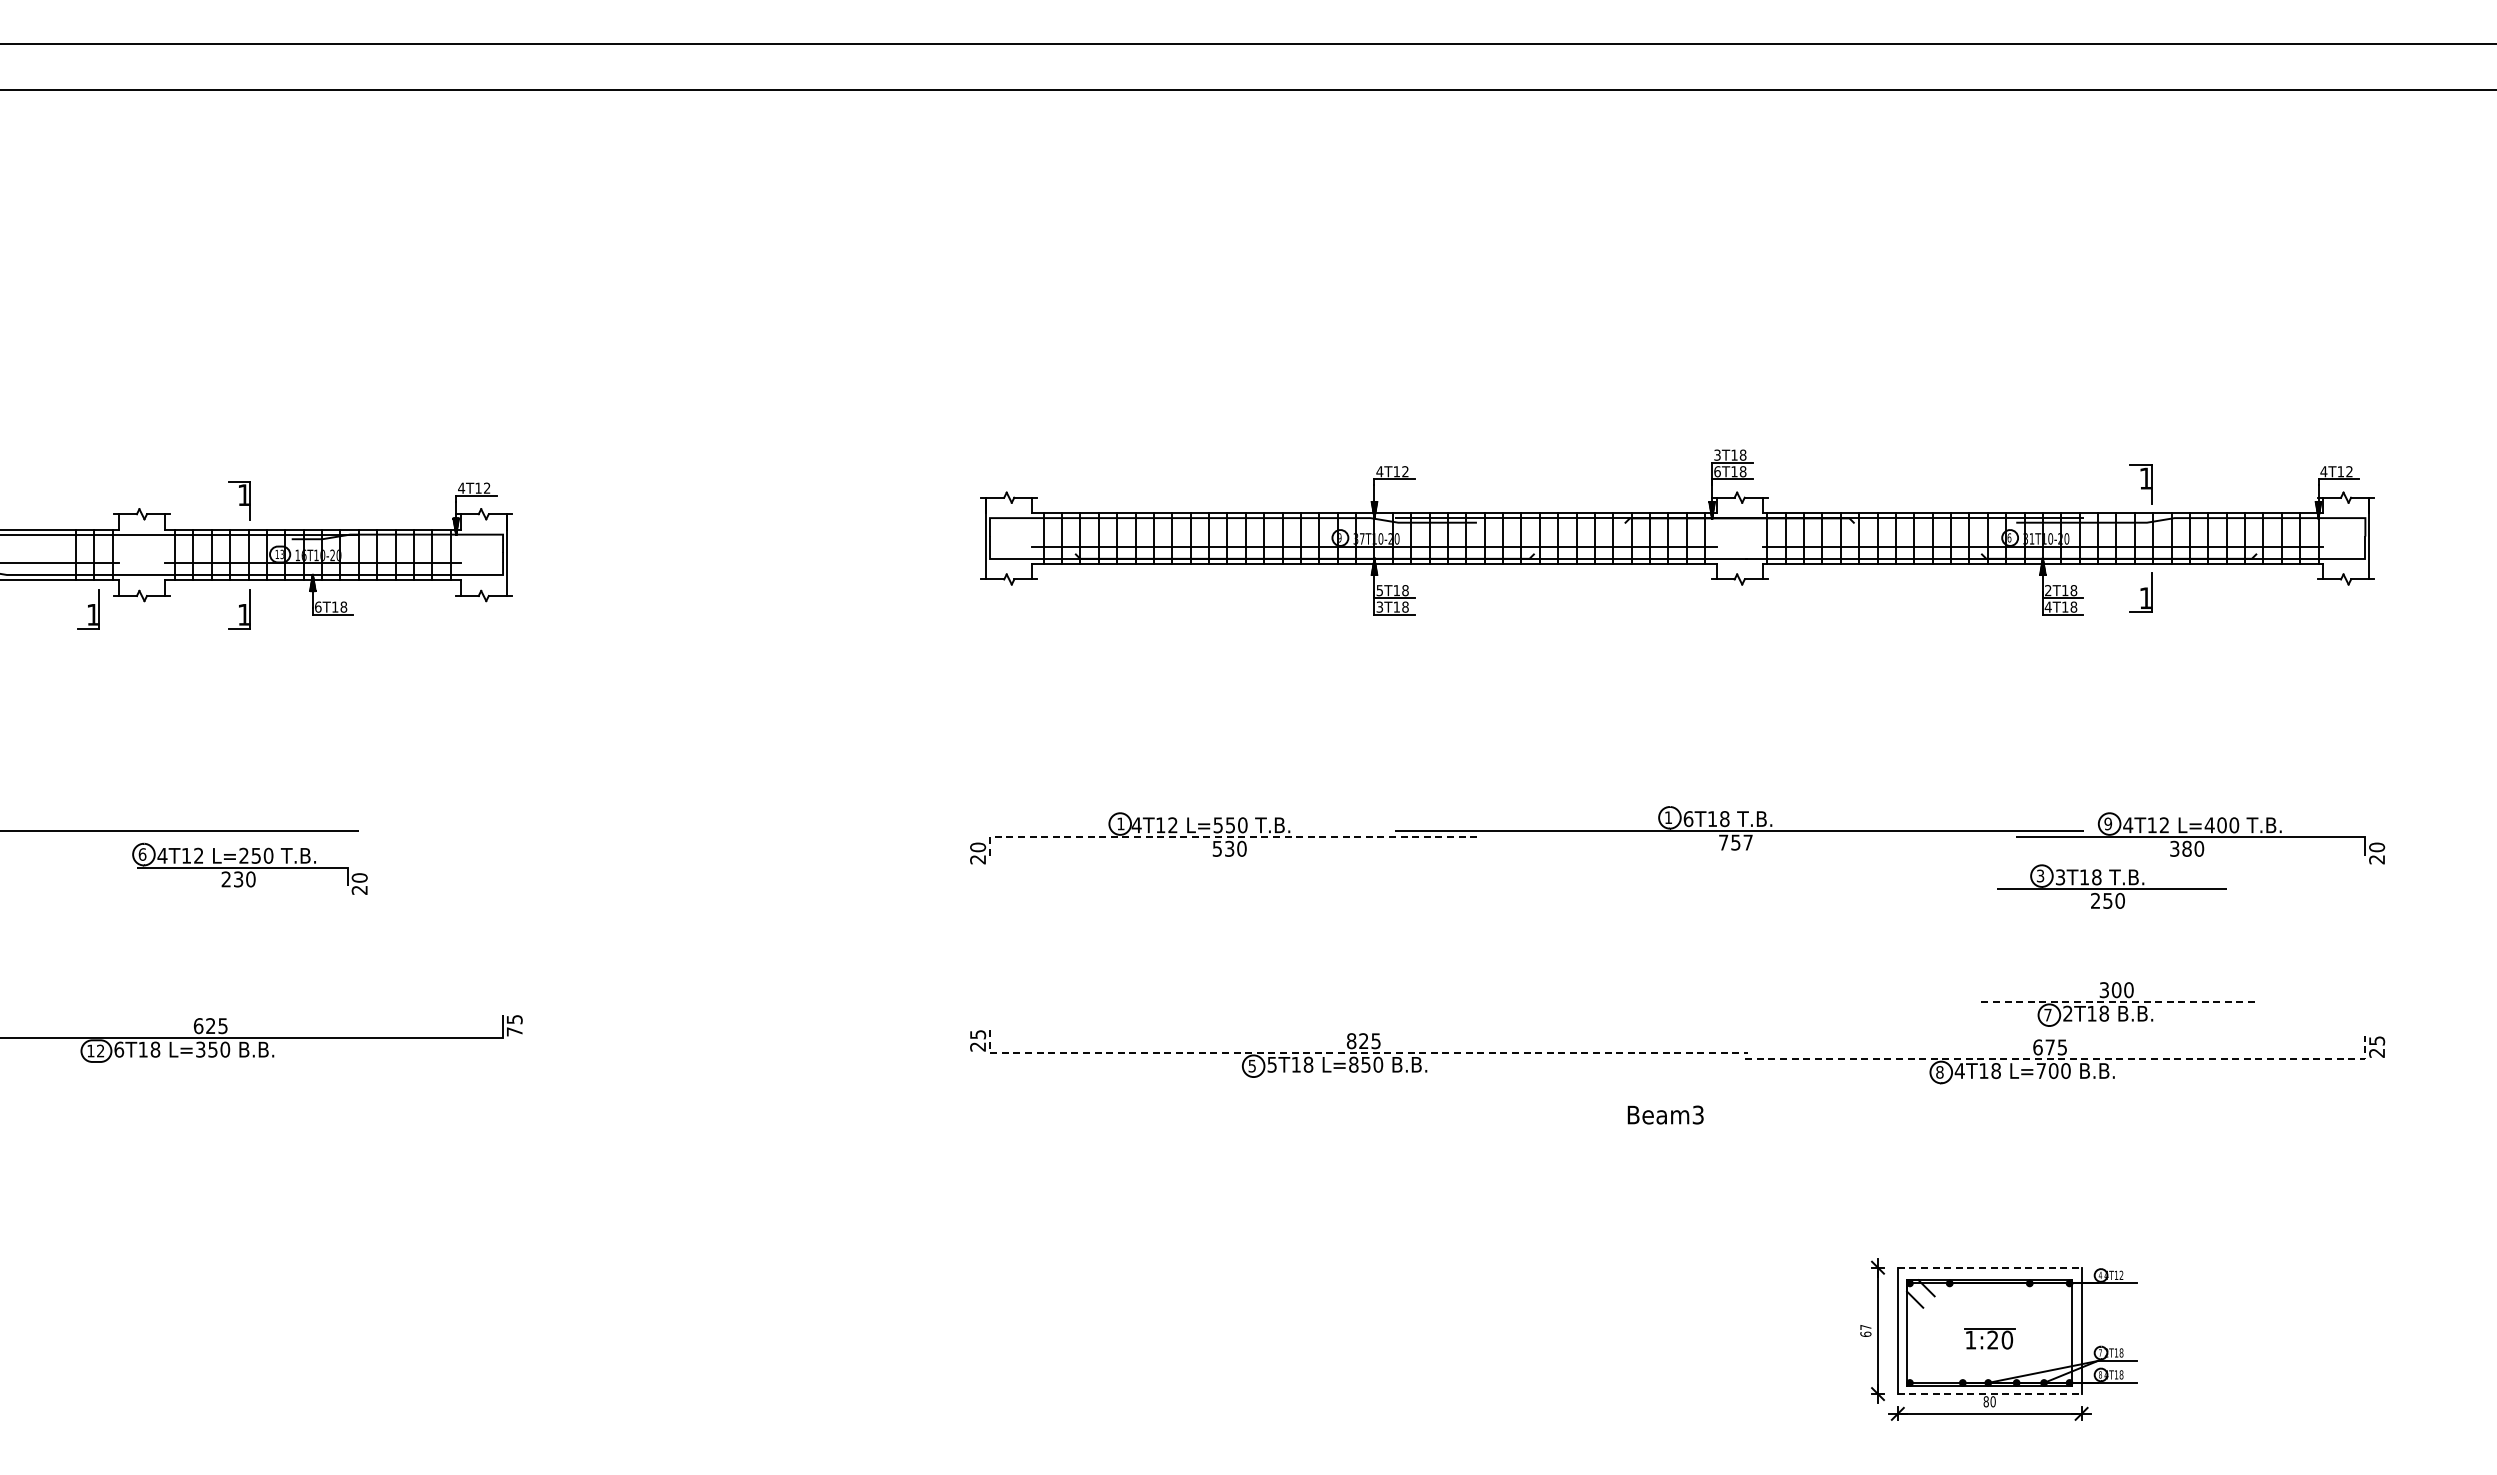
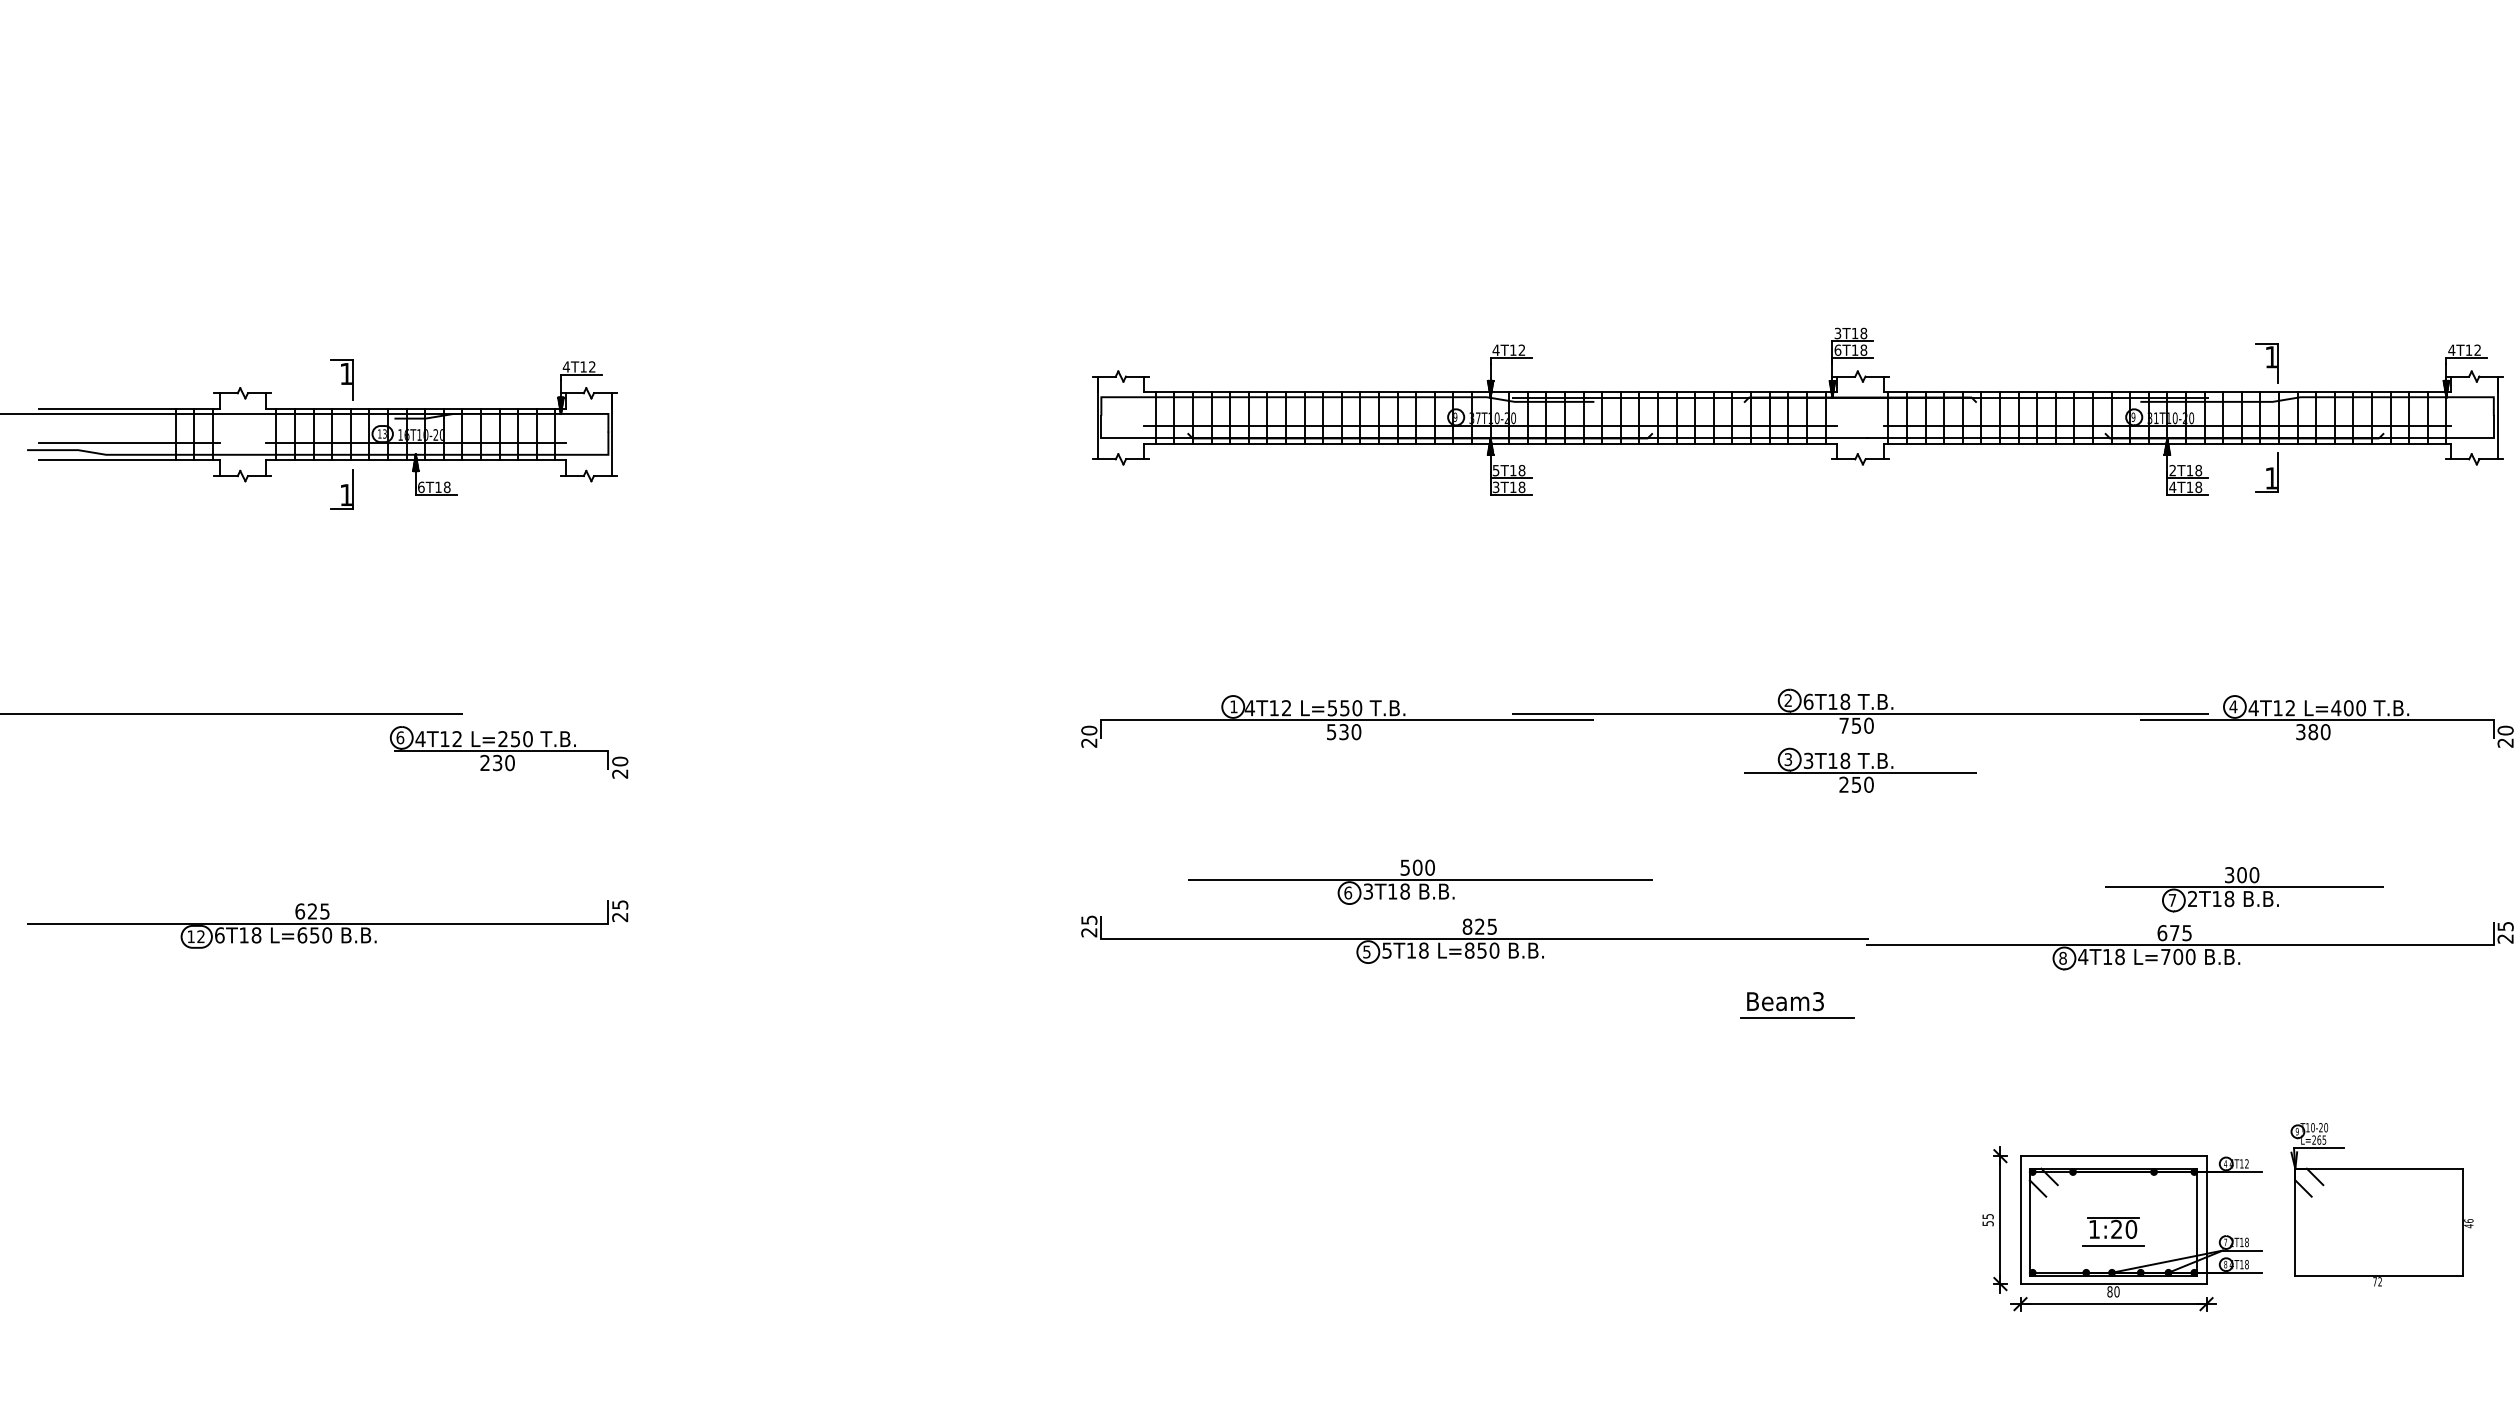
text: (2009, 537) -> (2133, 416), 6 -> 9
part: (88, 609) -> (188, 489), removed
text: (1667, 817) -> (1787, 700), 1 -> 2
text: (2108, 823) -> (2233, 706), 9 -> 4
line: (1223, 837) -> (1337, 720), dashed -> solid
text: (1747, 842) -> (1868, 725), 757 -> 750
part: (249, 868) -> (508, 751), moved
part: (2111, 886) -> (1860, 770), moved
part: (1304, 996) -> (1419, 881), added
line: (2119, 1002) -> (2244, 887), dashed -> solid
text: (514, 1031) -> (619, 916), 75 -> 25
text: (200, 1049) -> (302, 935), L=350 -> L=650
line: (1356, 1053) -> (1472, 939), dashed -> solid
line: (2067, 1059) -> (2192, 945), dashed -> solid
line: (1677, 1131) -> (1797, 1018), added
line: (1989, 1267) -> (2113, 1155), dashed -> solid
part: (2254, 1315) -> (2381, 1204), added
text: (1865, 1330) -> (1987, 1219), 67 -> 55
line: (1989, 1356) -> (2113, 1246), added
line: (1989, 1394) -> (2113, 1284), dashed -> solid

